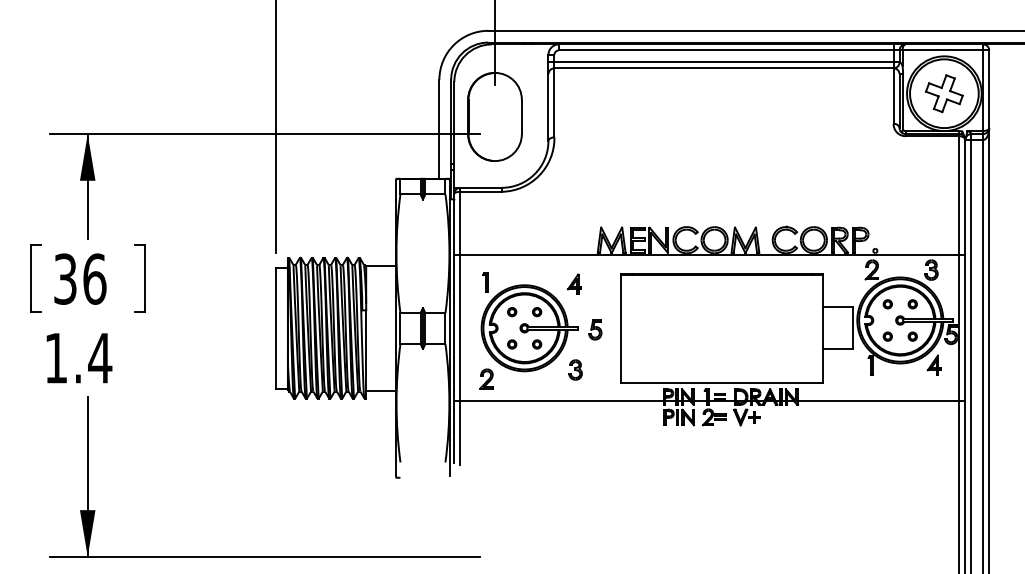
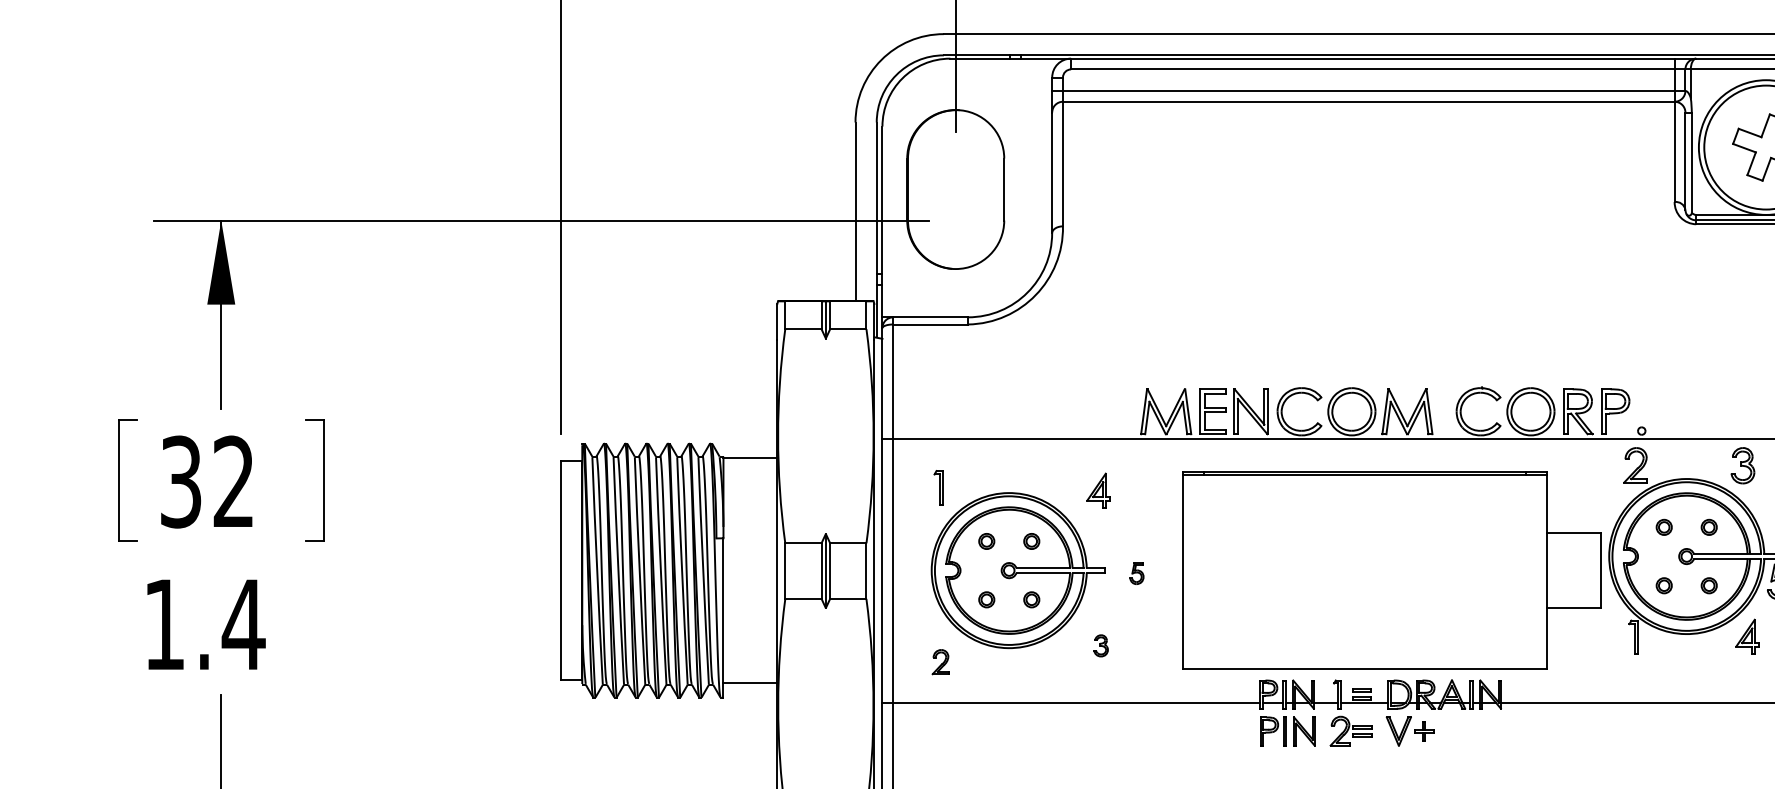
text: (94, 278) -> (233, 480), 36 -> 32
part: (595, 329) -> (1137, 572), size x0.6
part: (575, 369) -> (1100, 644), size x0.6
part: (486, 378) -> (940, 661), size x0.7

